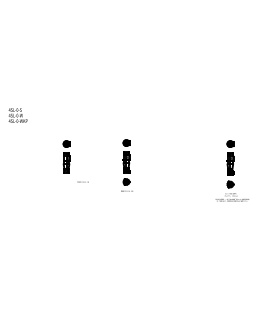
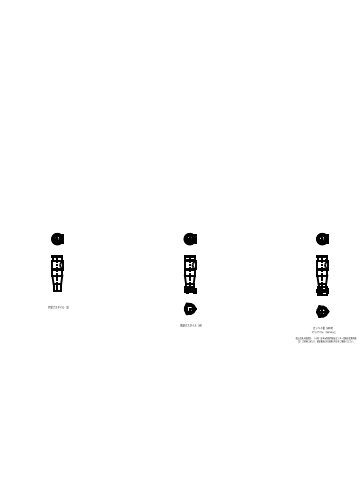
part: (66, 156) -> (57, 261), moved
part: (126, 165) -> (189, 279), moved

